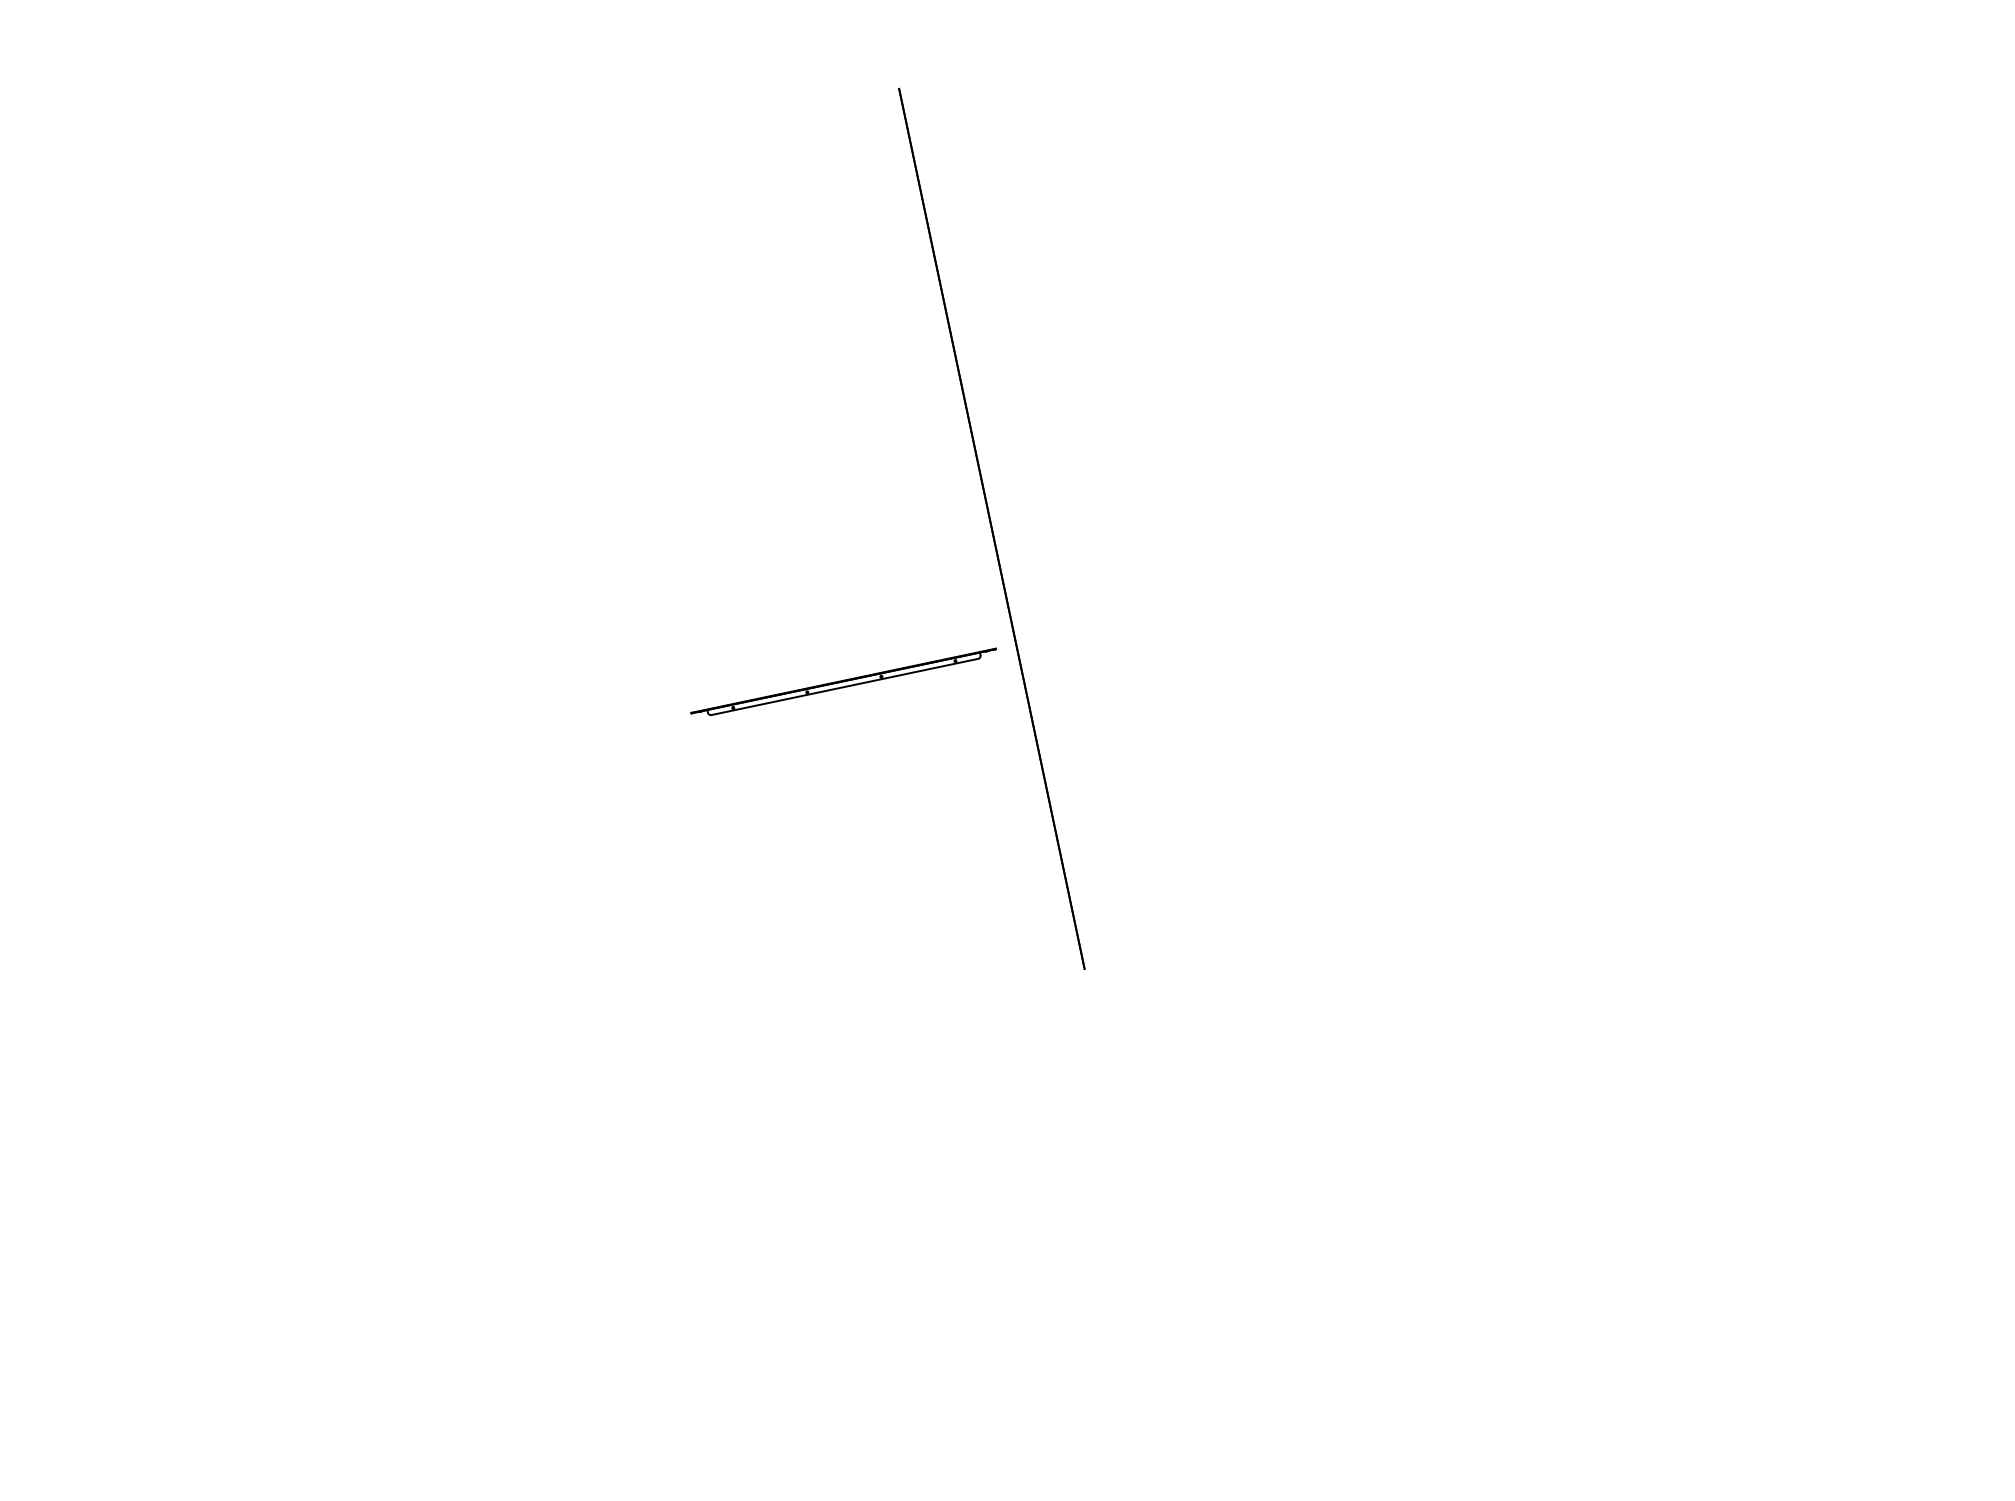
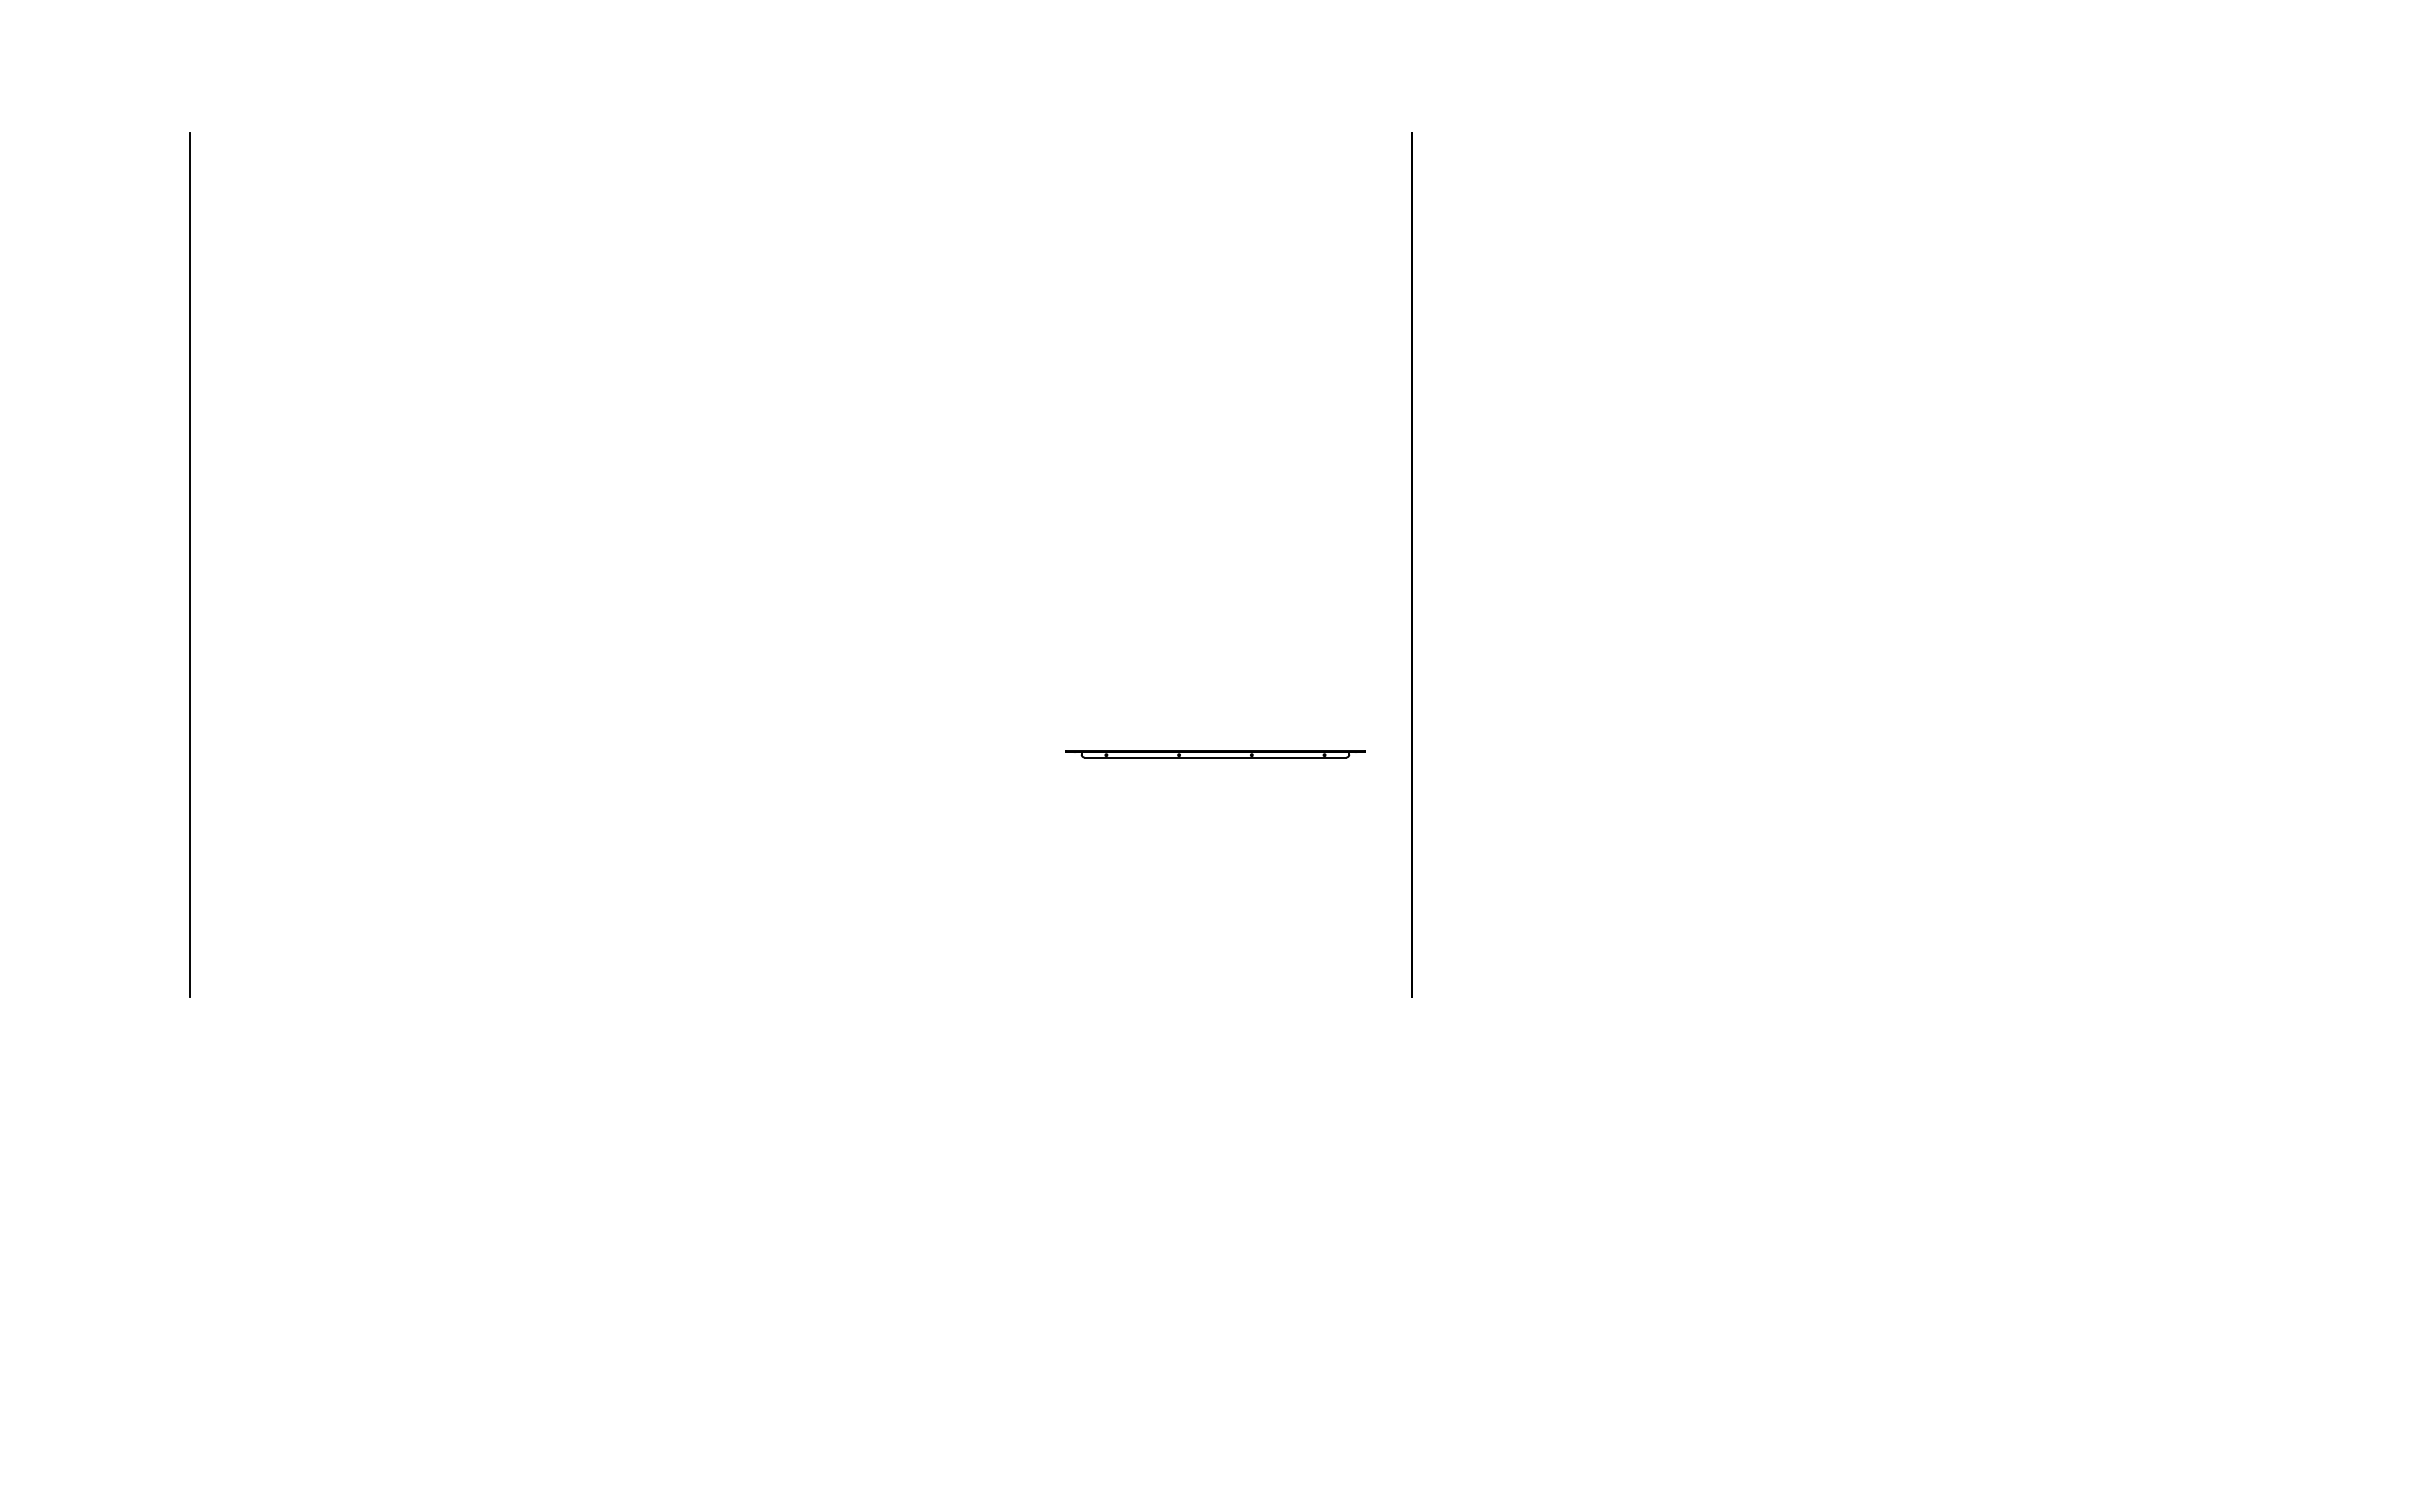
part: (844, 683) -> (1215, 754), moved

